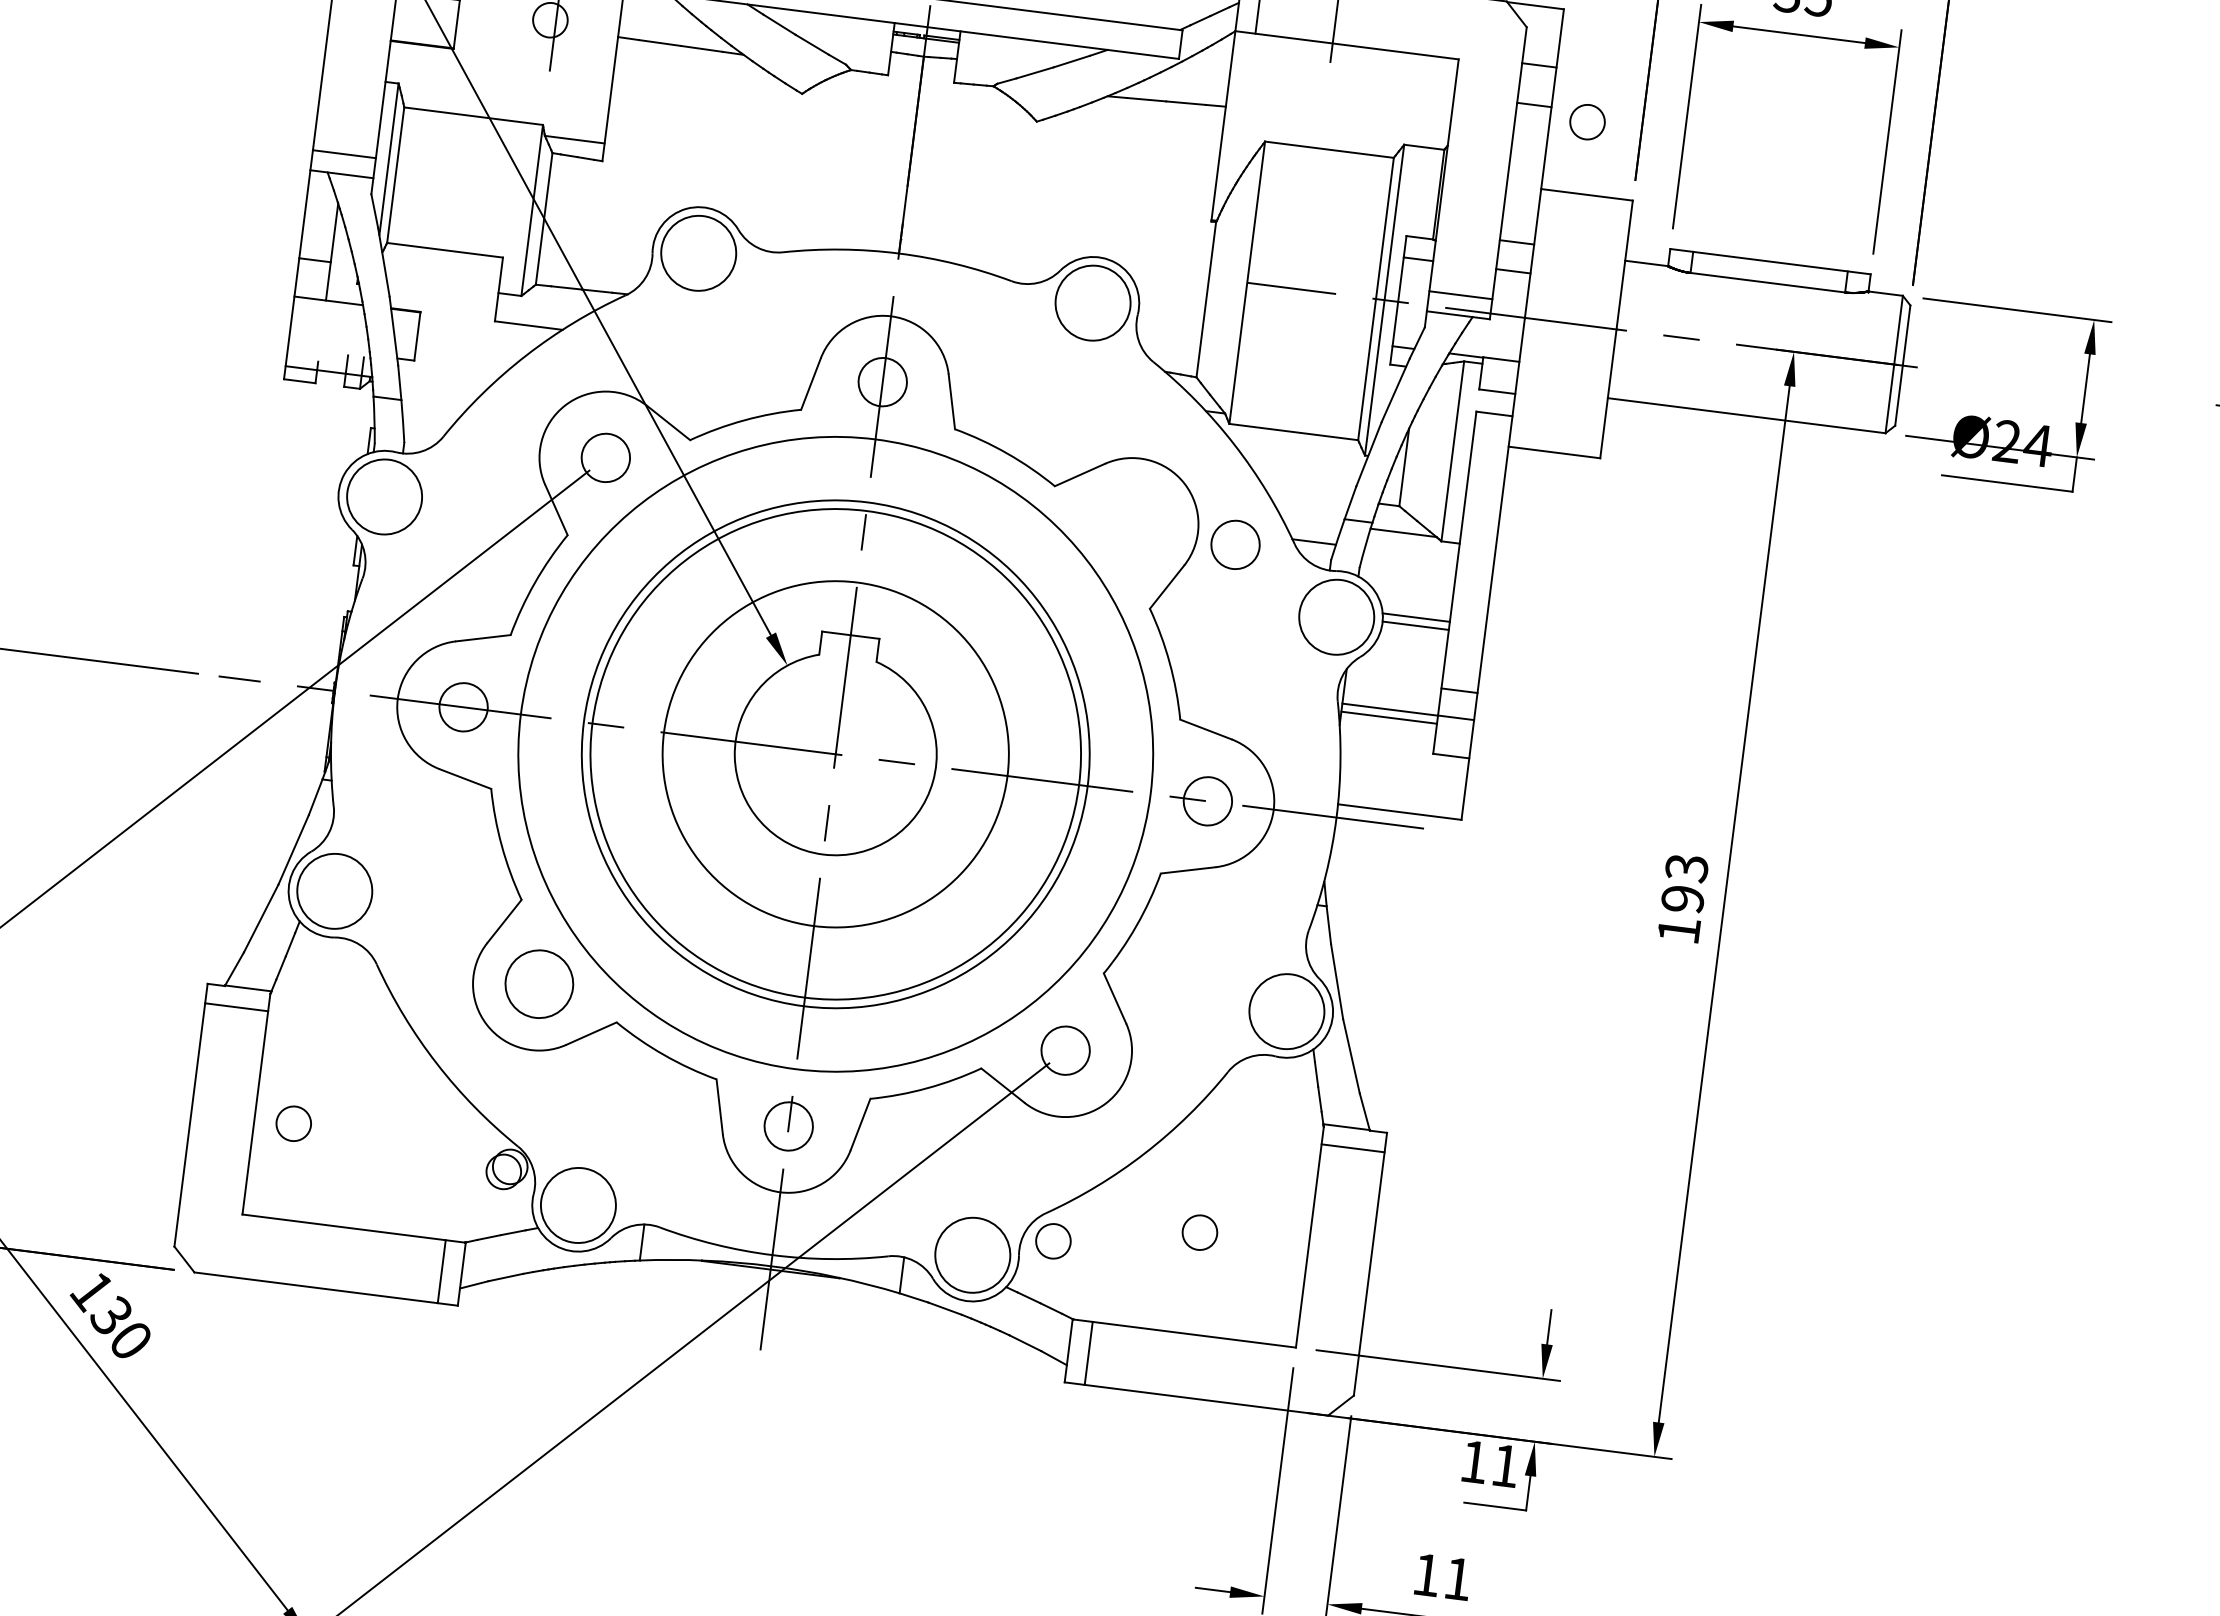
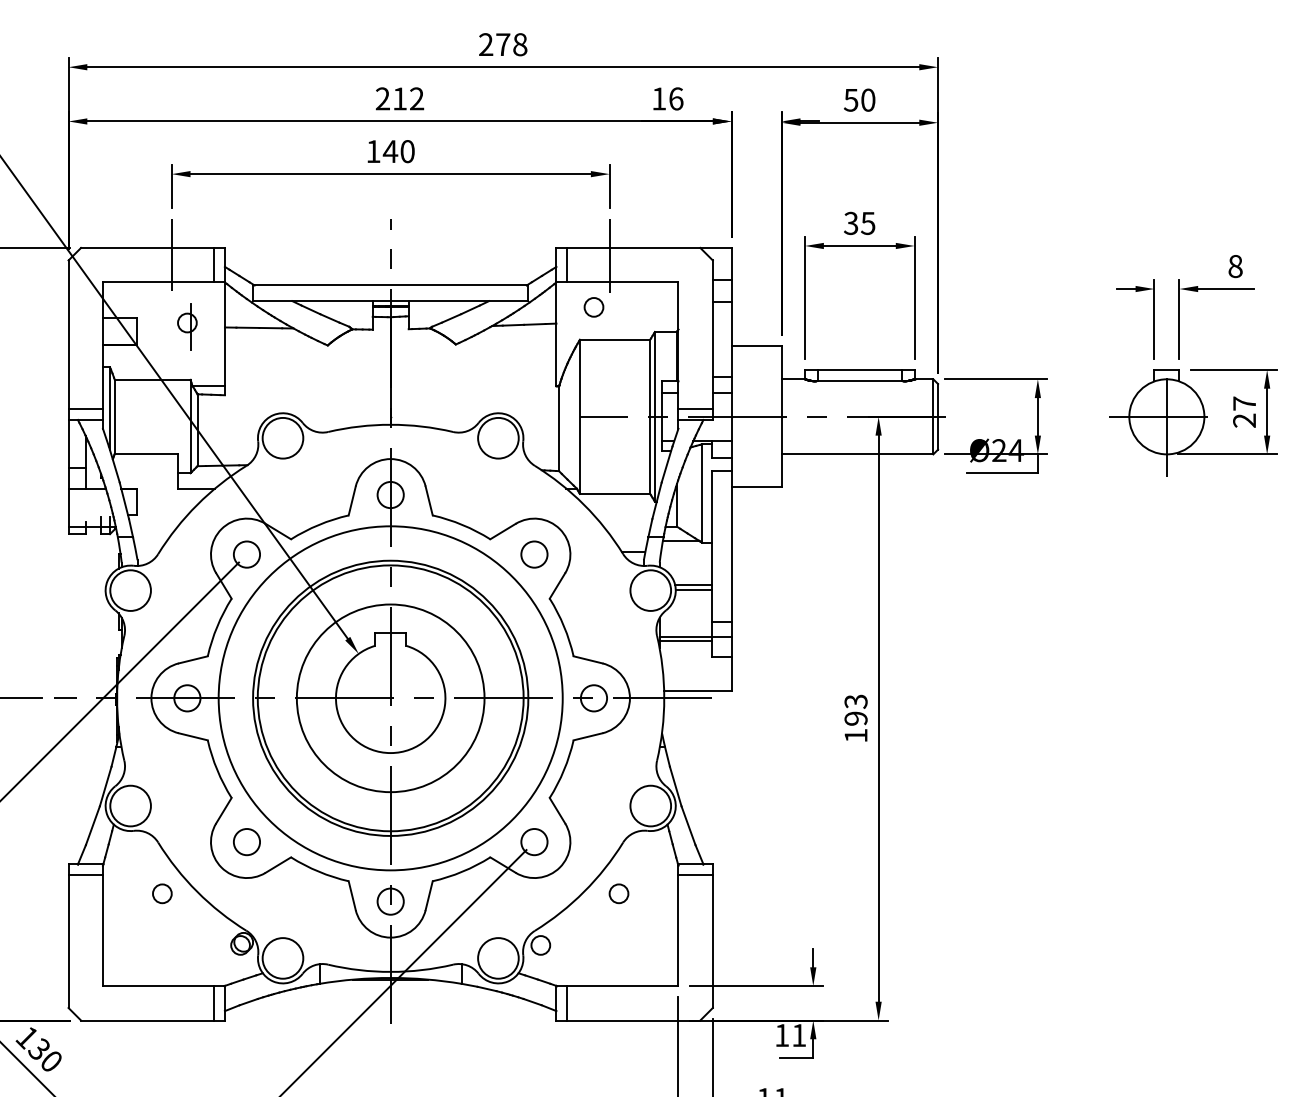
circle: (1586, 122) -> (593, 307), moved
circle: (1235, 544) -> (534, 554), moved
circle: (538, 984) -> (246, 842), size x0.71
circle: (294, 1123) -> (162, 893), moved
circle: (1199, 1231) -> (618, 893), moved

